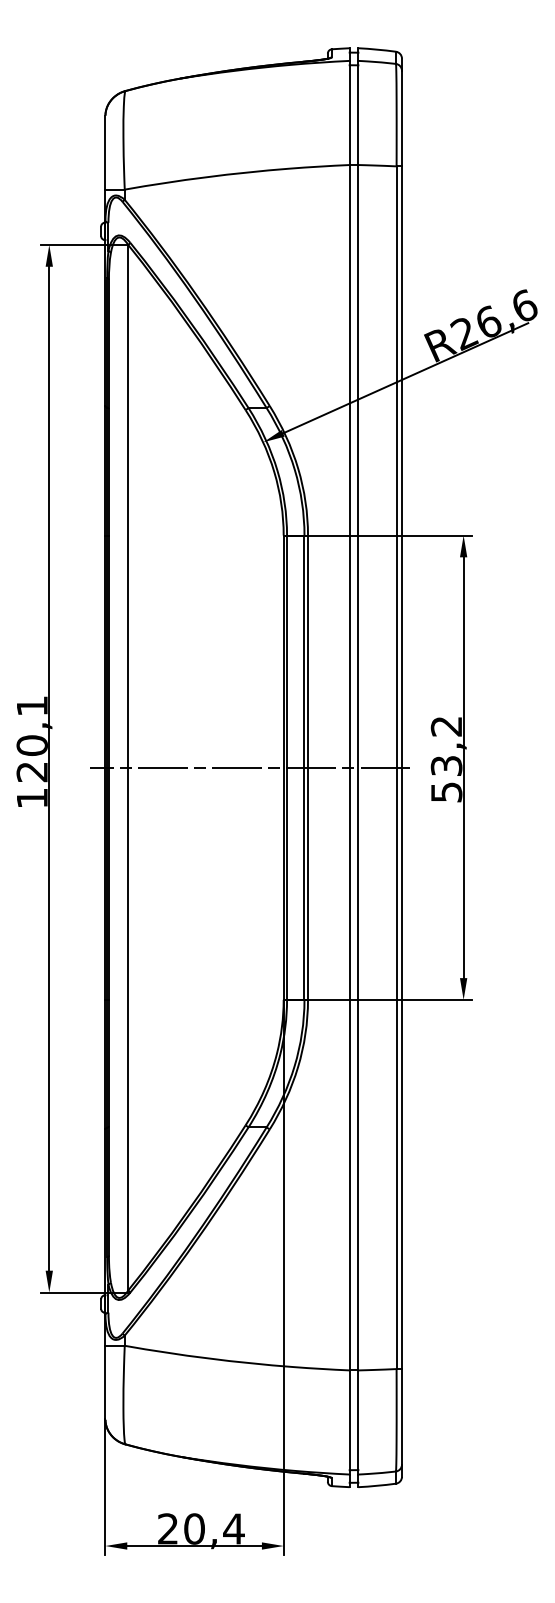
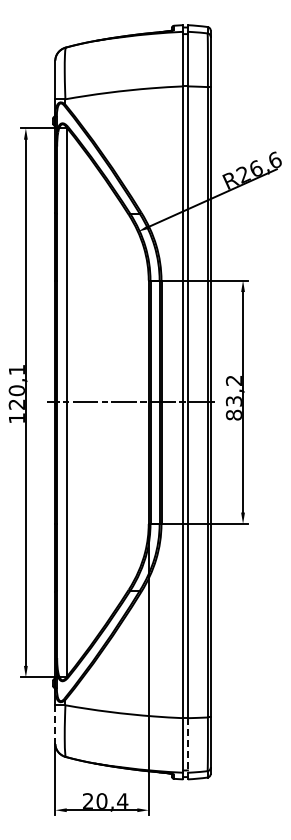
text: (445, 791) -> (233, 414), 53,2 -> 83,2
line: (105, 1384) -> (55, 725), solid -> dashed
line: (357, 1422) -> (187, 745), solid -> dashed

